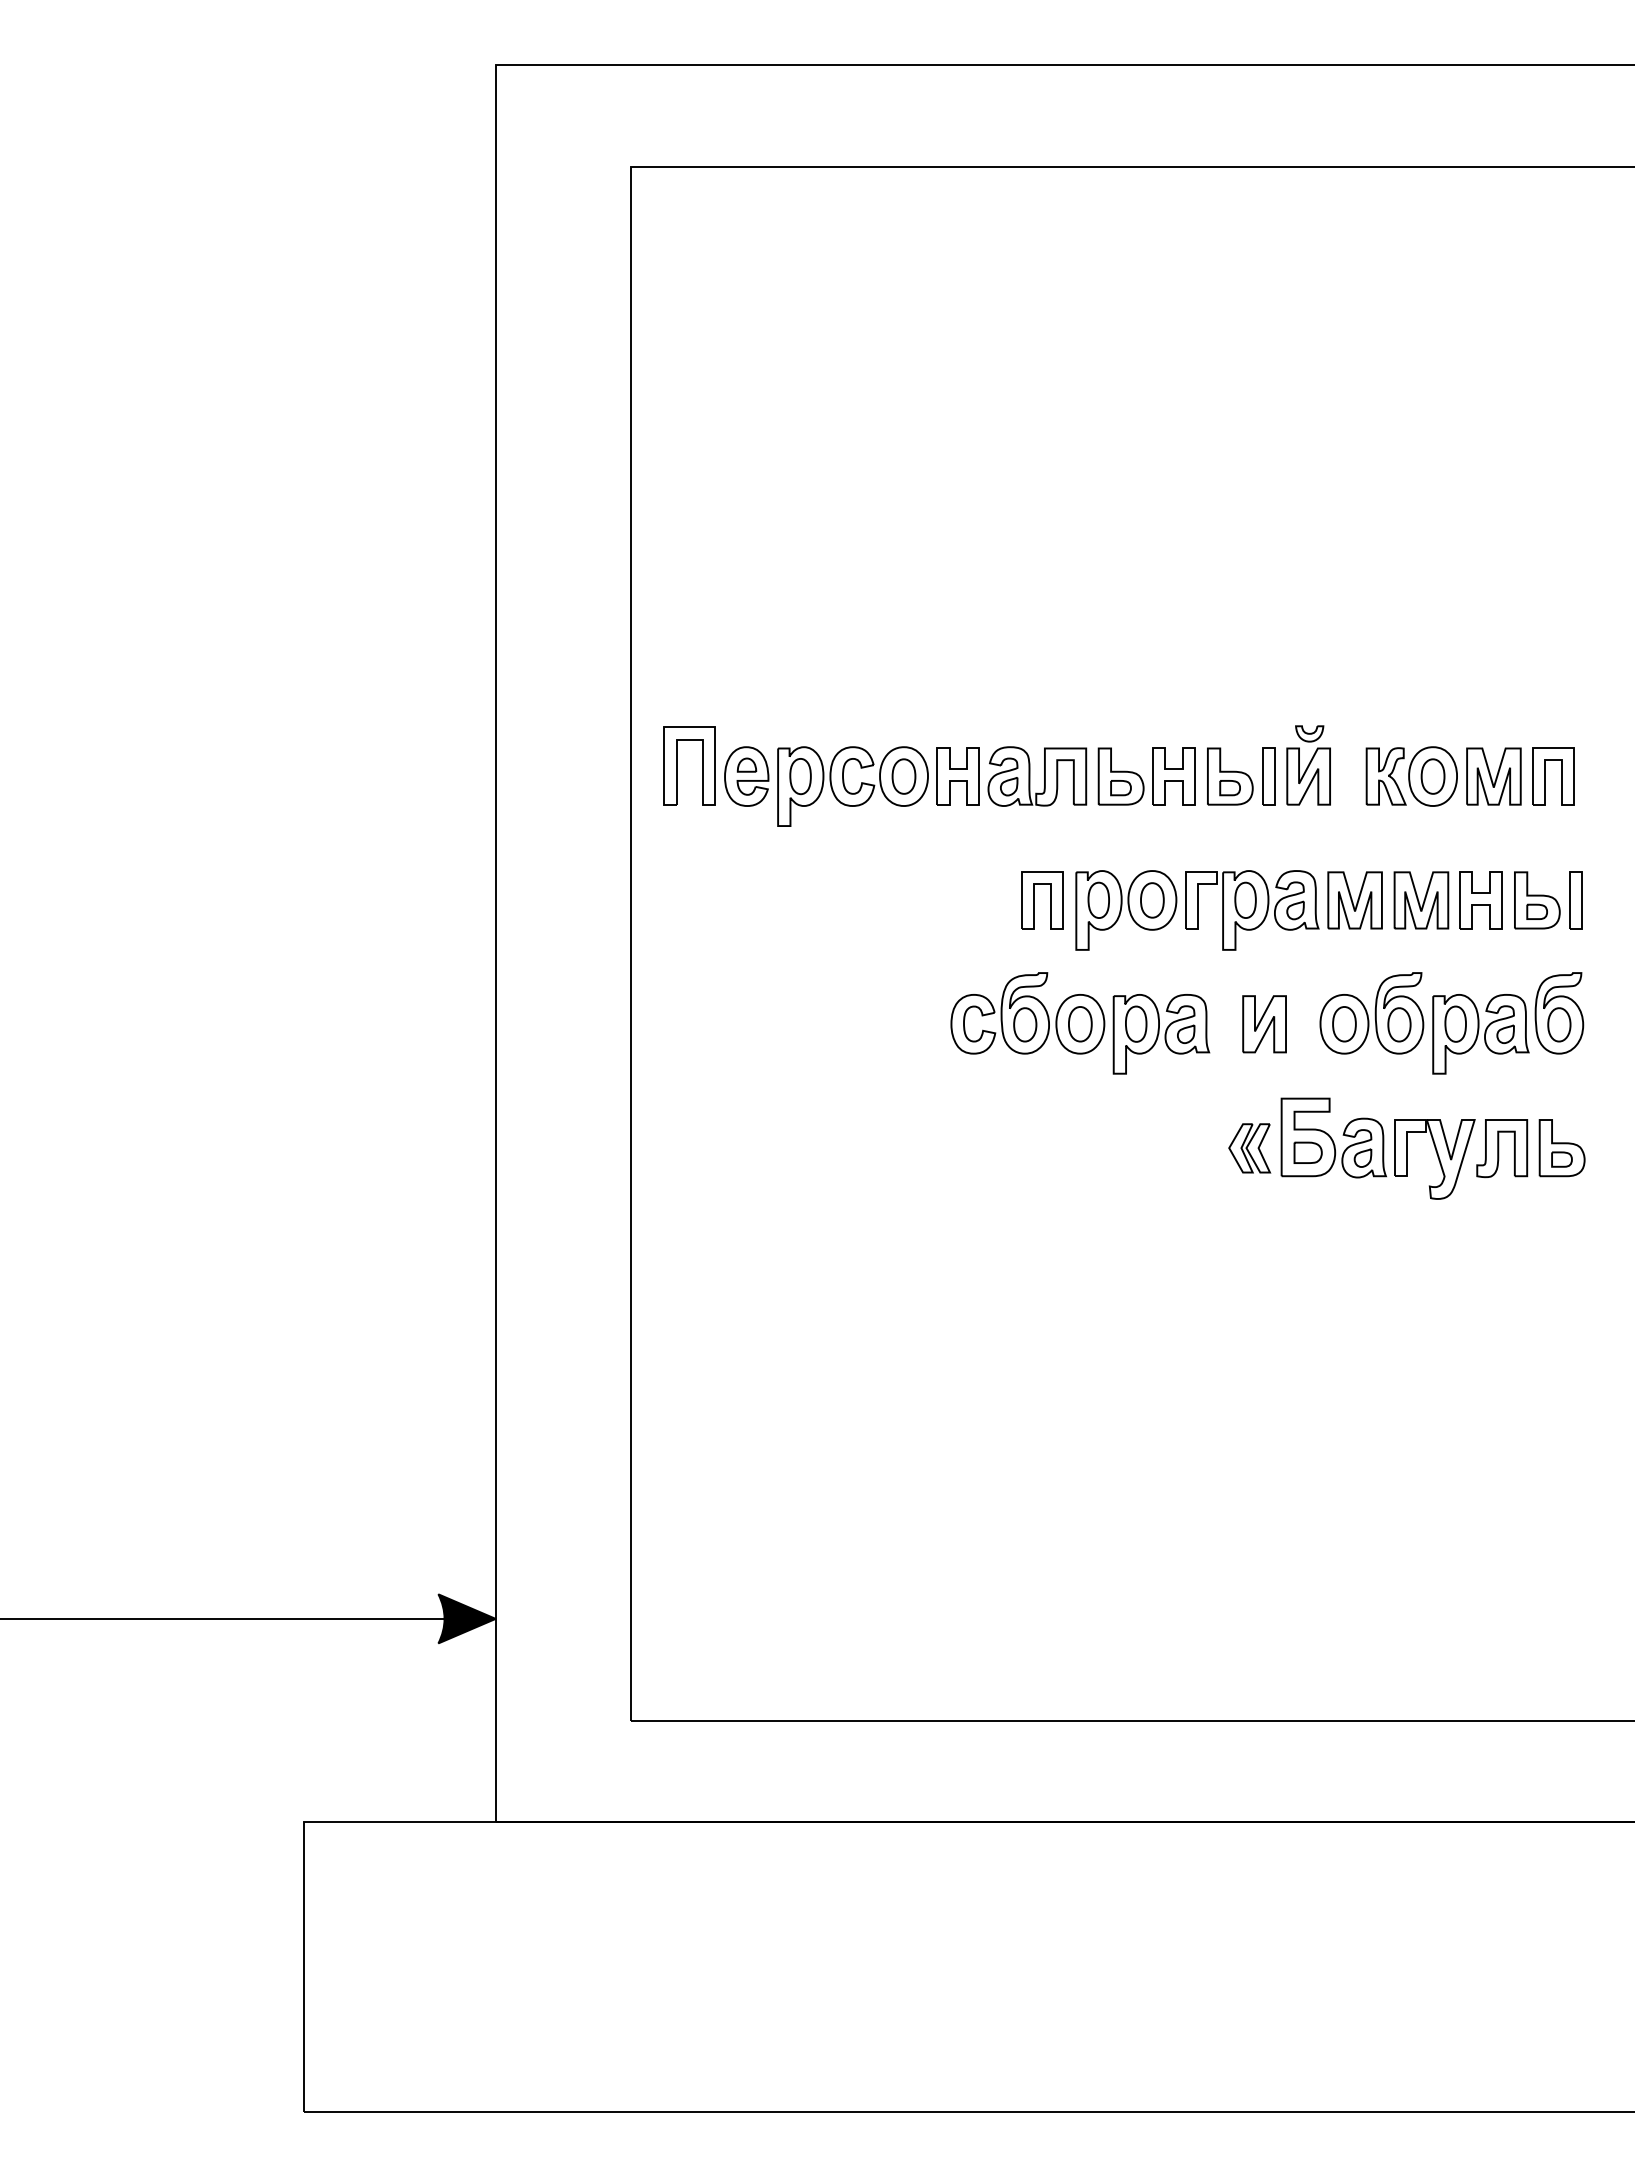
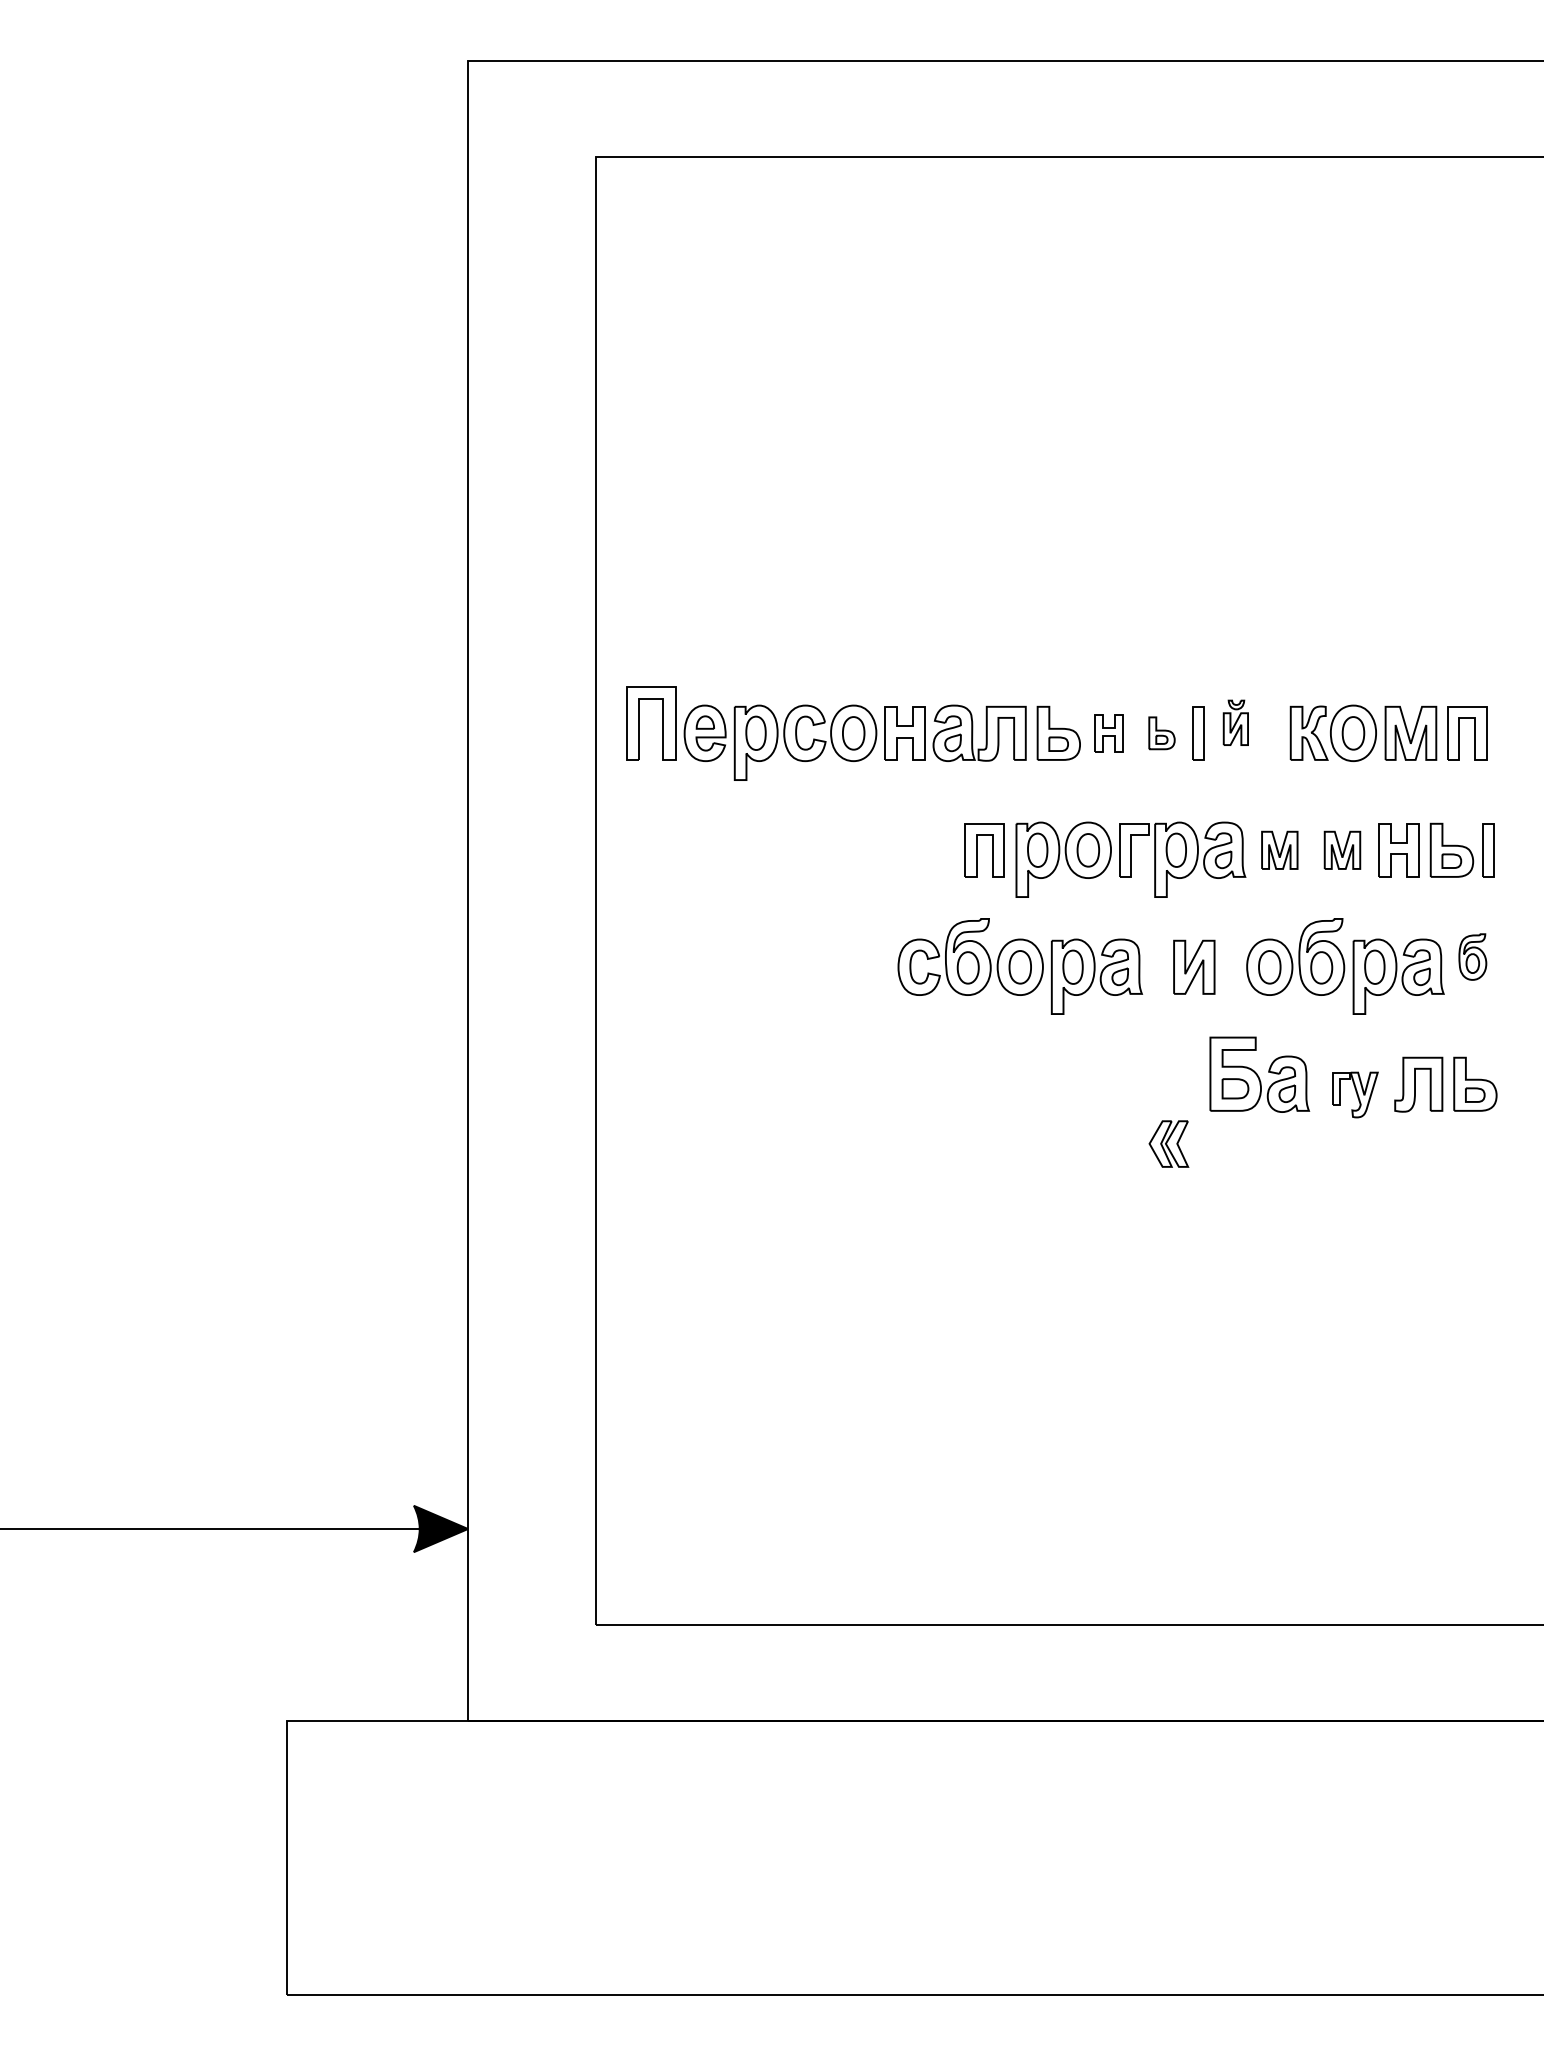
part: (1308, 765) -> (1235, 722), size x0.6
part: (1173, 776) -> (1108, 733), size x0.7
part: (1230, 776) -> (1162, 733), size x0.6
part: (1354, 900) -> (1279, 850), size x0.7
part: (1421, 900) -> (1342, 850), size x0.7
part: (1559, 1013) -> (1472, 957), size x0.6
part: (1249, 1148) -> (1168, 1144), moved
part: (1434, 1159) -> (1354, 1095), size x0.6

